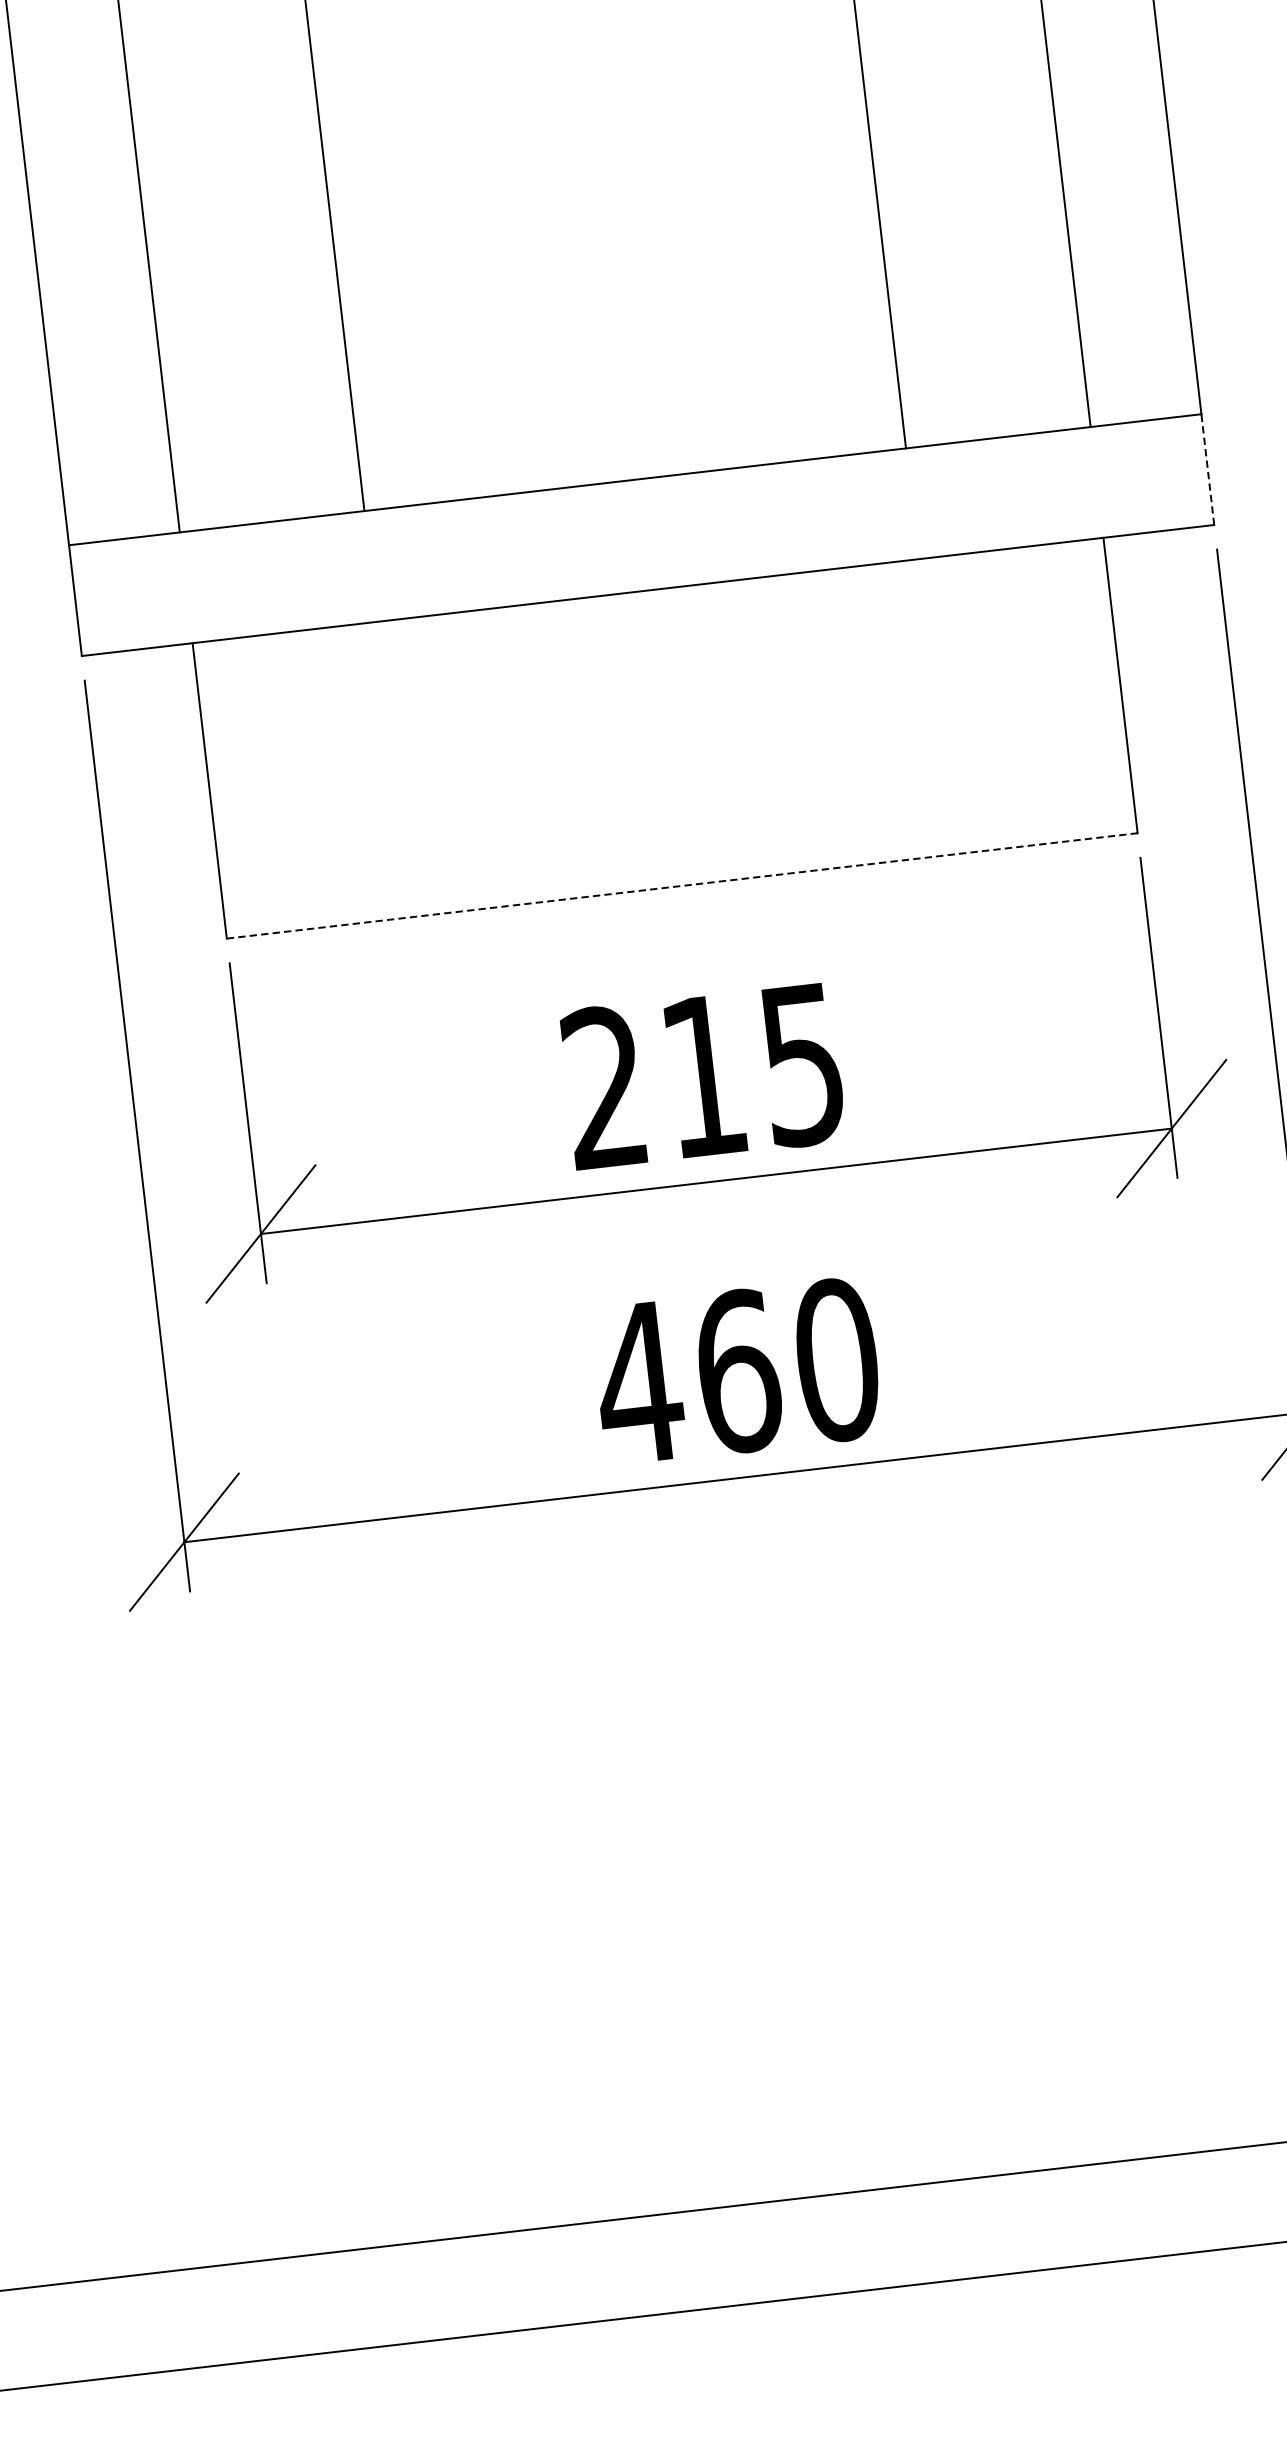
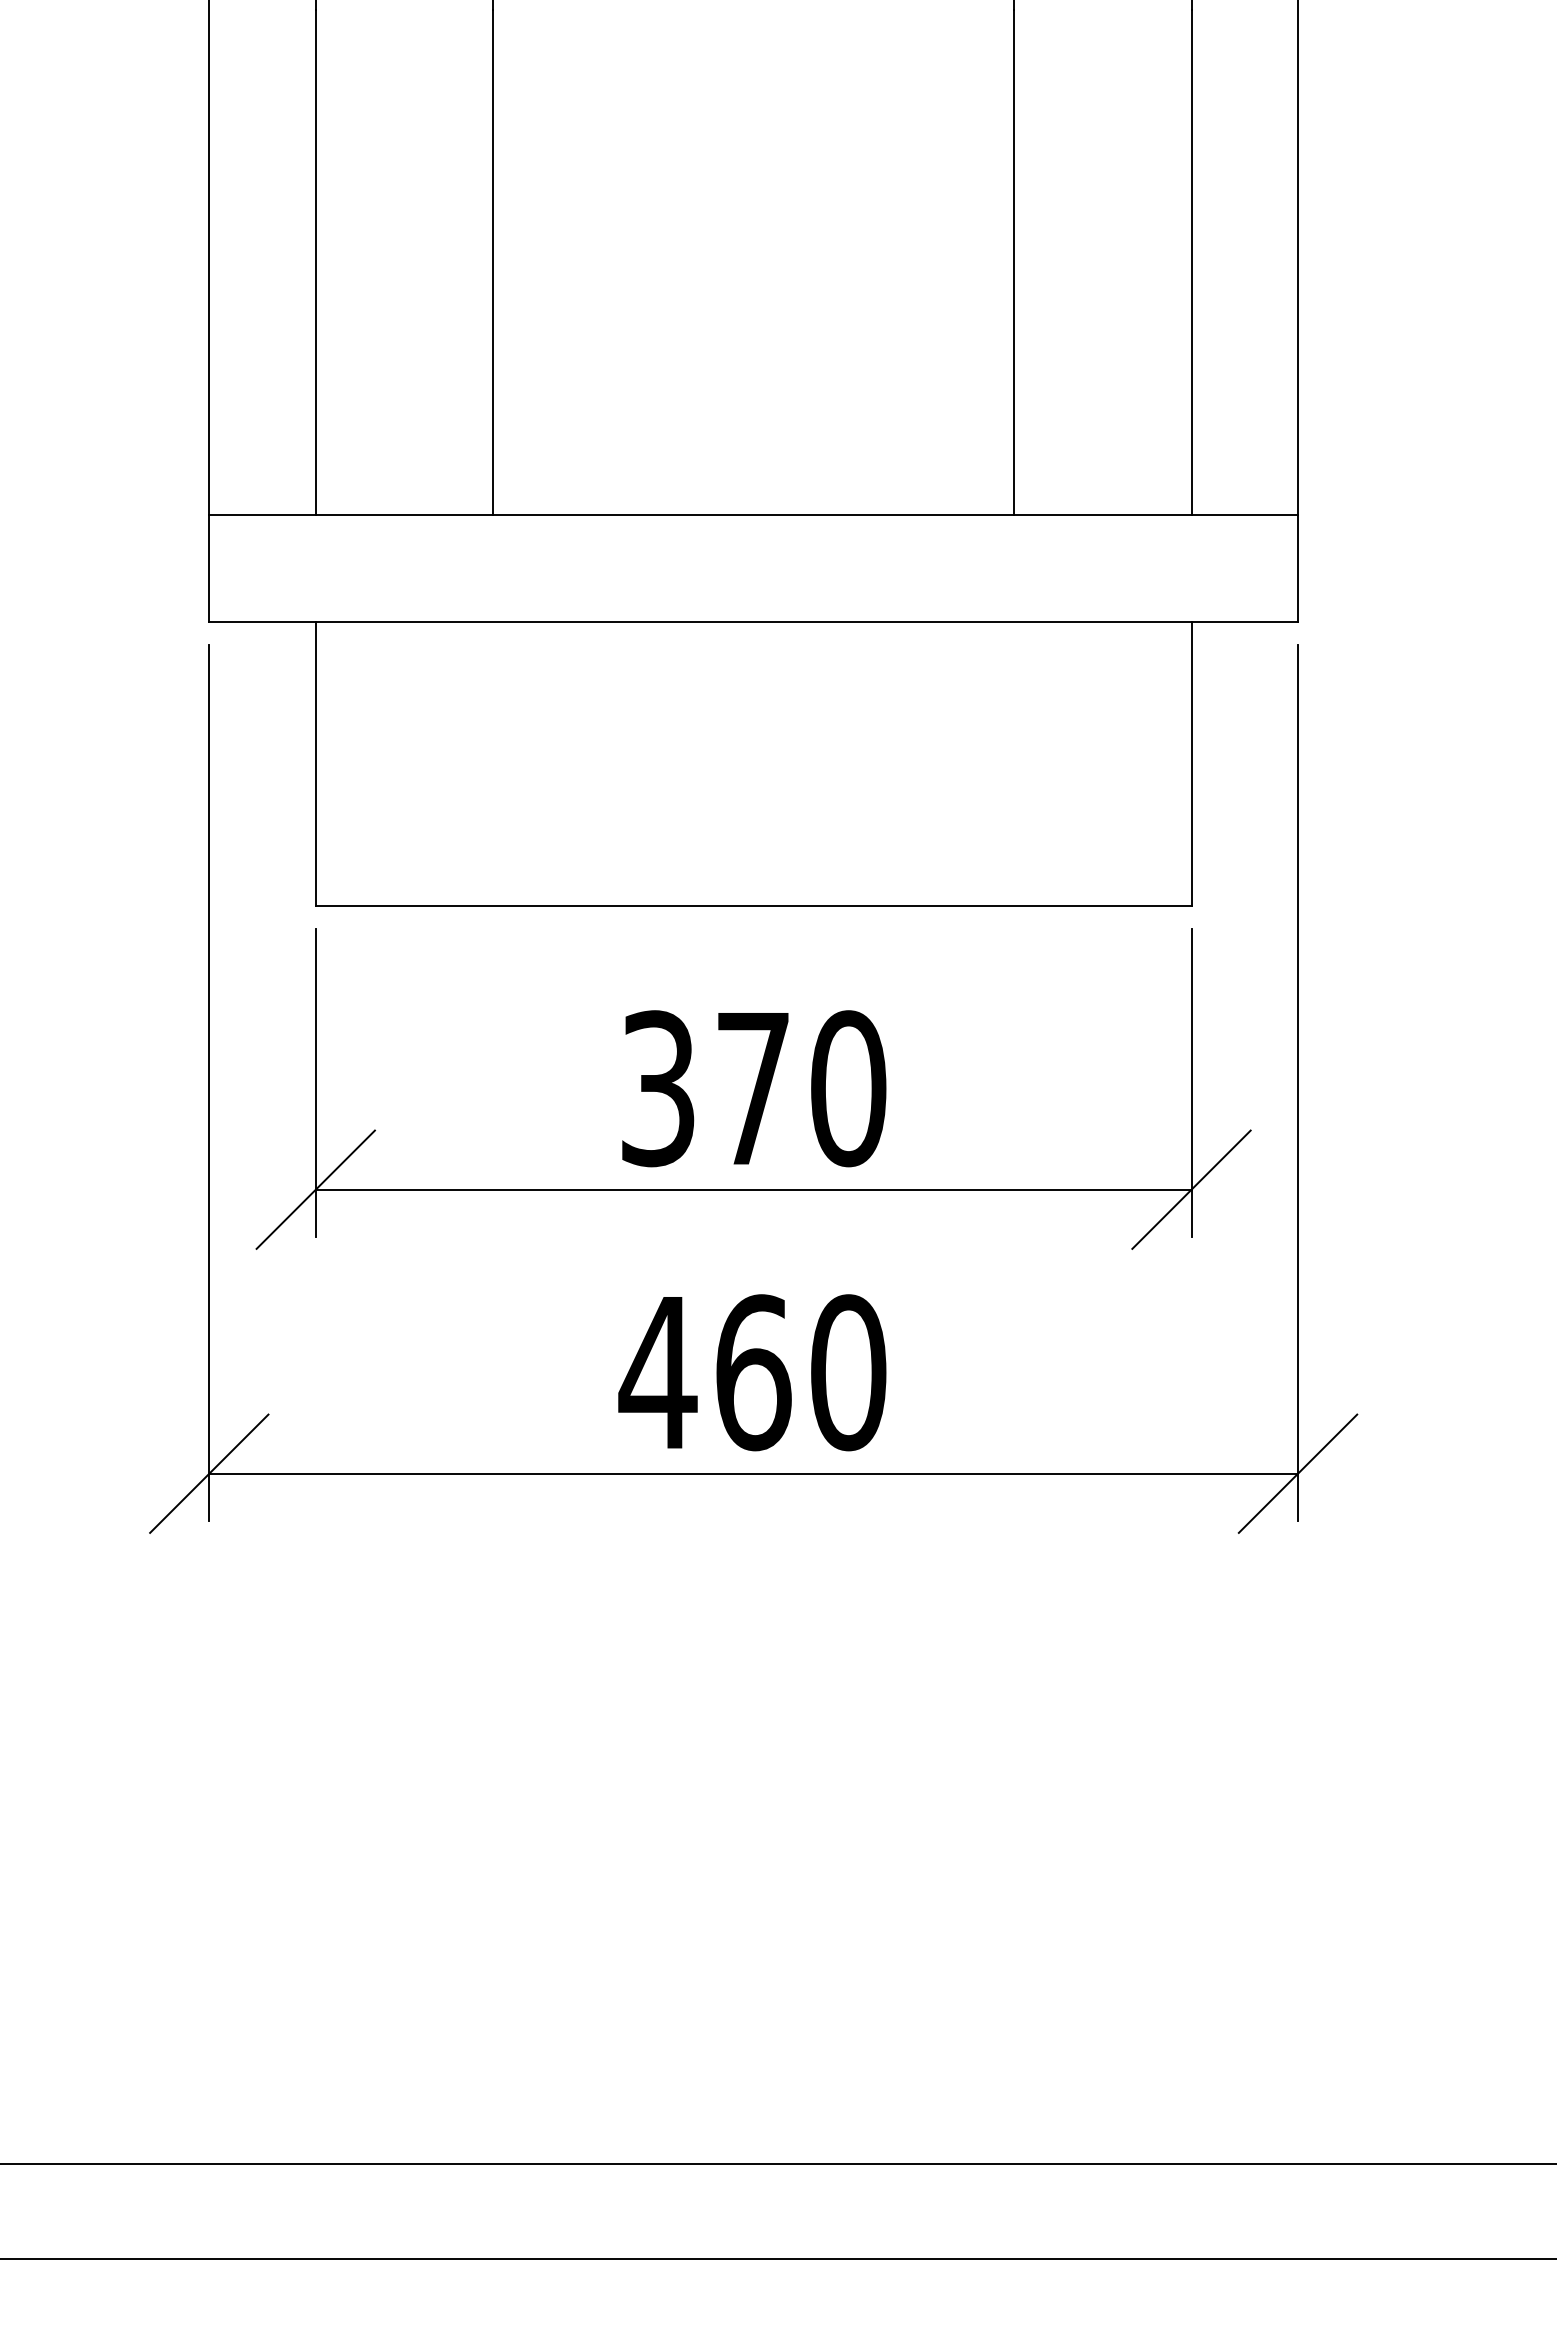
line: (1208, 468) -> (1298, 567), dashed -> solid
line: (682, 885) -> (753, 905), dashed -> solid
text: (705, 1075) -> (754, 1088), 215 -> 370

